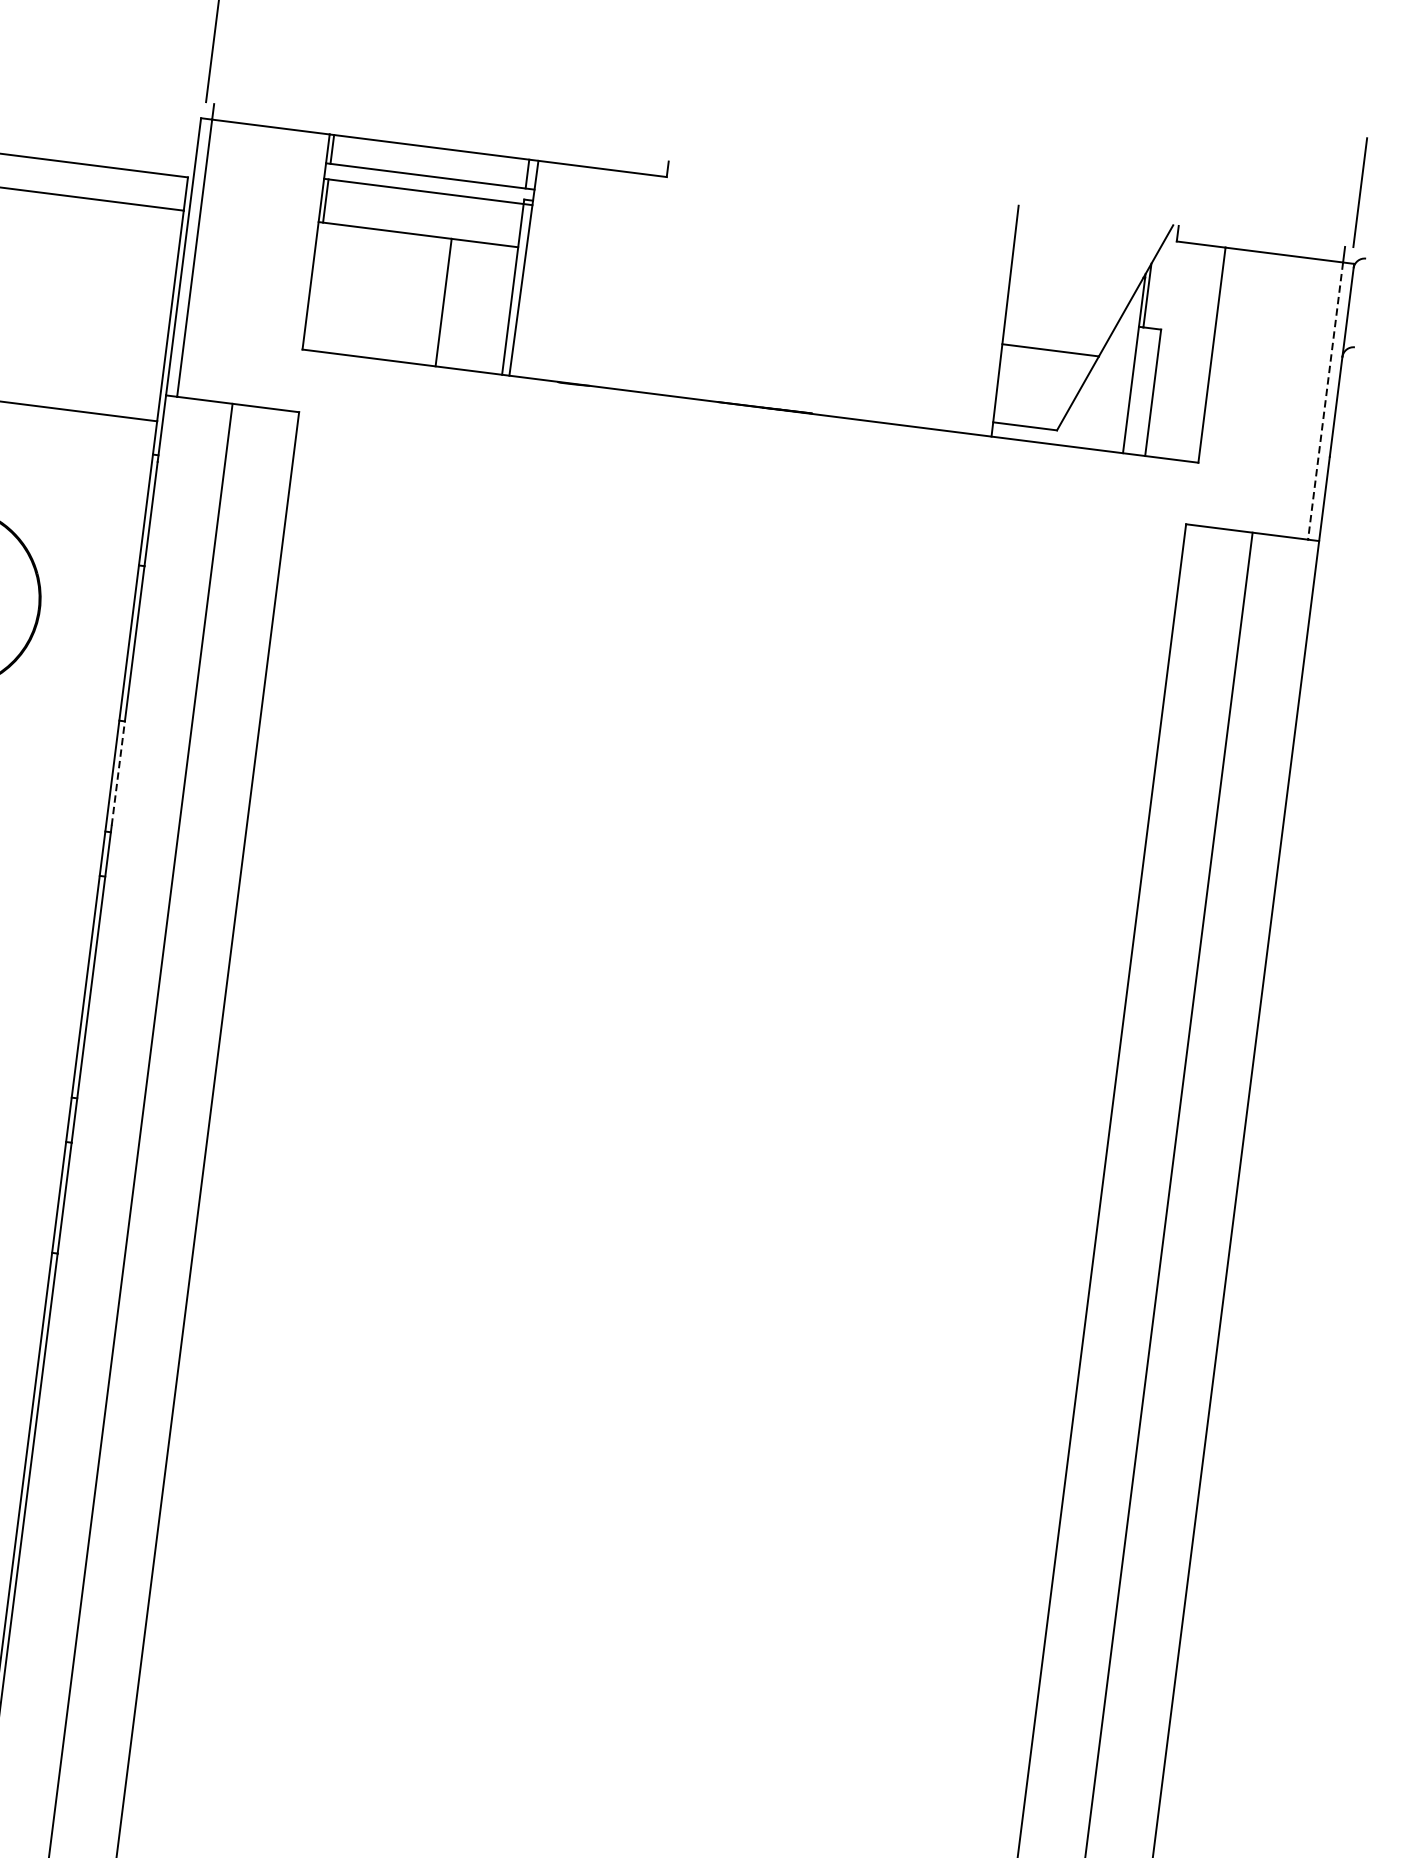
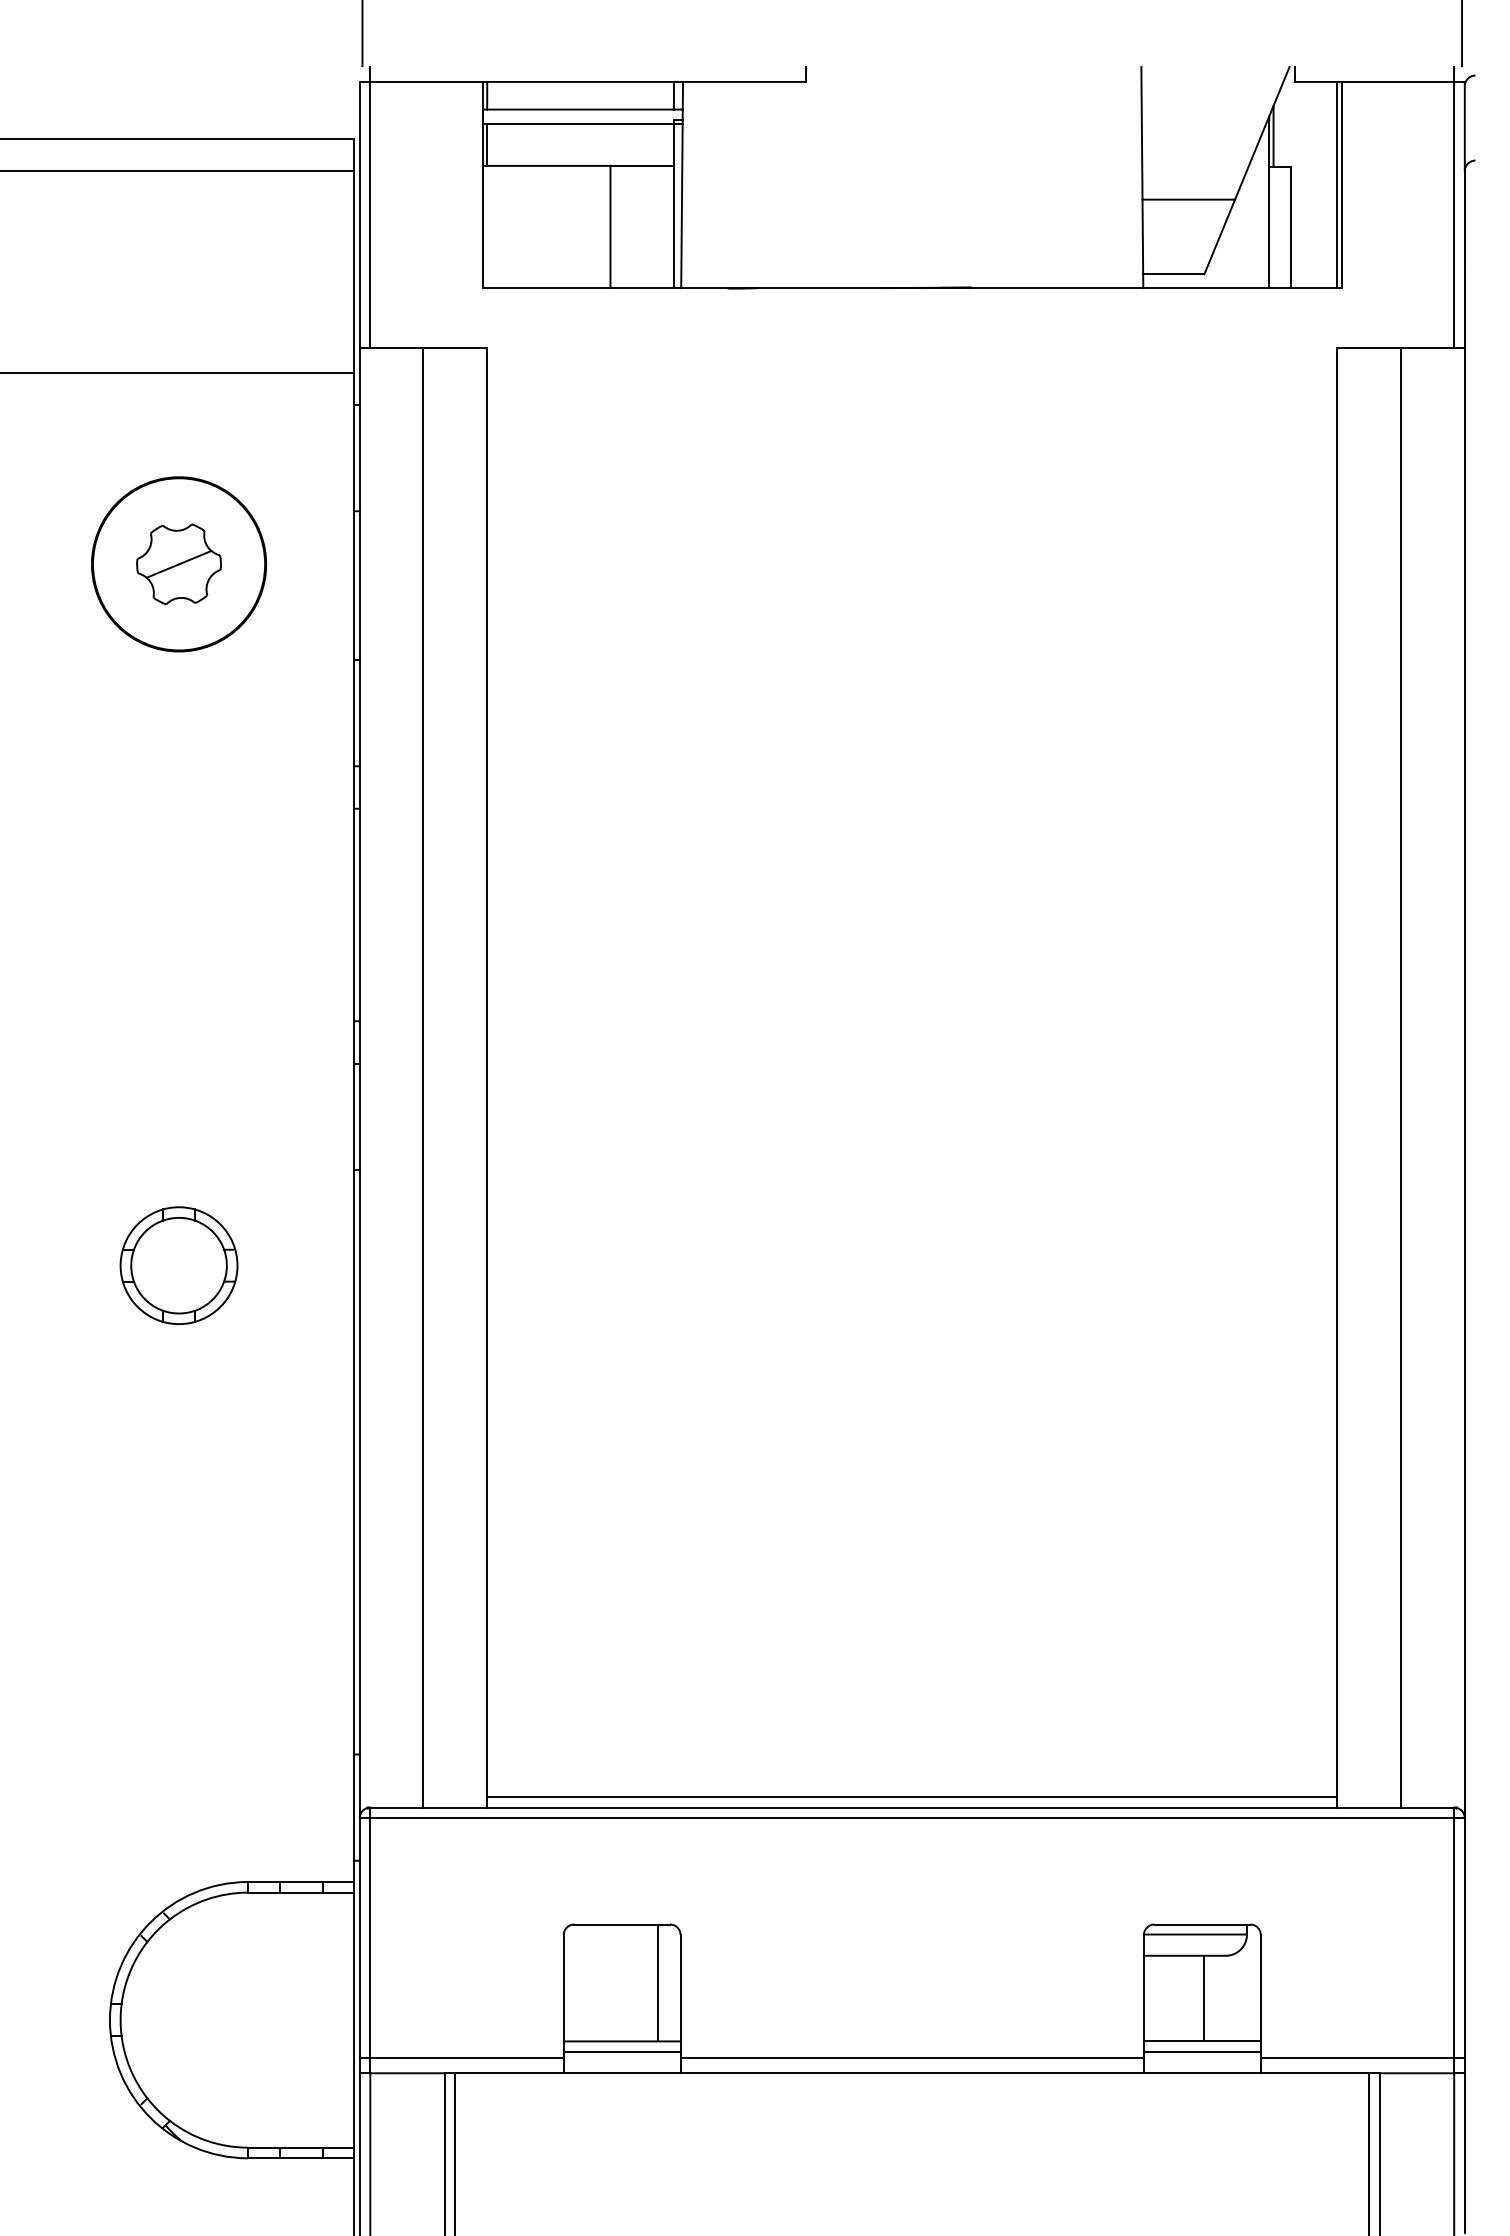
line: (1207, 354) -> (1337, 184), added
line: (1325, 400) -> (1454, 214), dashed -> solid
line: (118, 772) -> (359, 709), dashed -> solid

